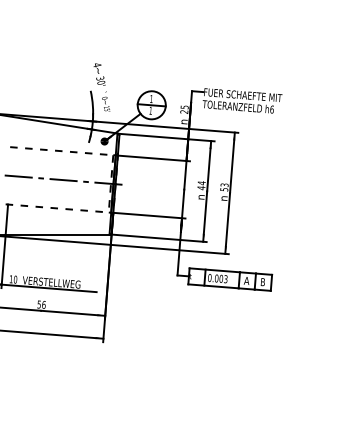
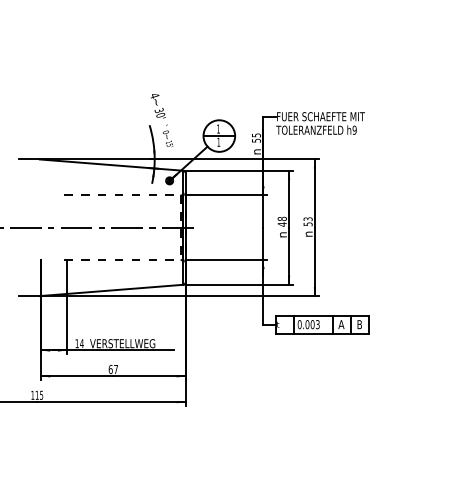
text: (271, 108) -> (354, 129), h6 -> h9
text: (184, 111) -> (256, 140), 25 -> 55
text: (201, 183) -> (281, 219), 44 -> 48
text: (15, 279) -> (81, 343), 10 -> 14
text: (41, 304) -> (113, 369), 56 -> 67

